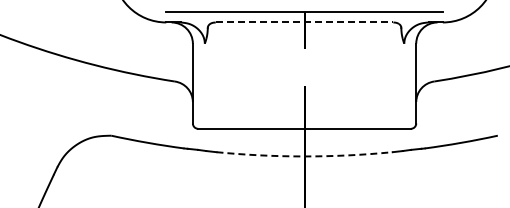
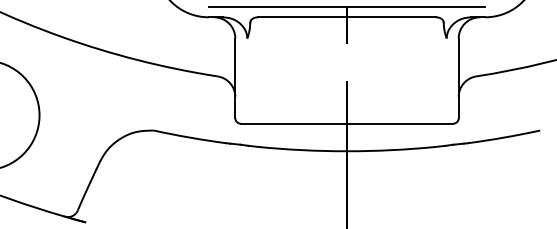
line: (305, 22) -> (347, 17), dashed -> solid
arc: (305, 156) -> (347, 151), dashed -> solid

